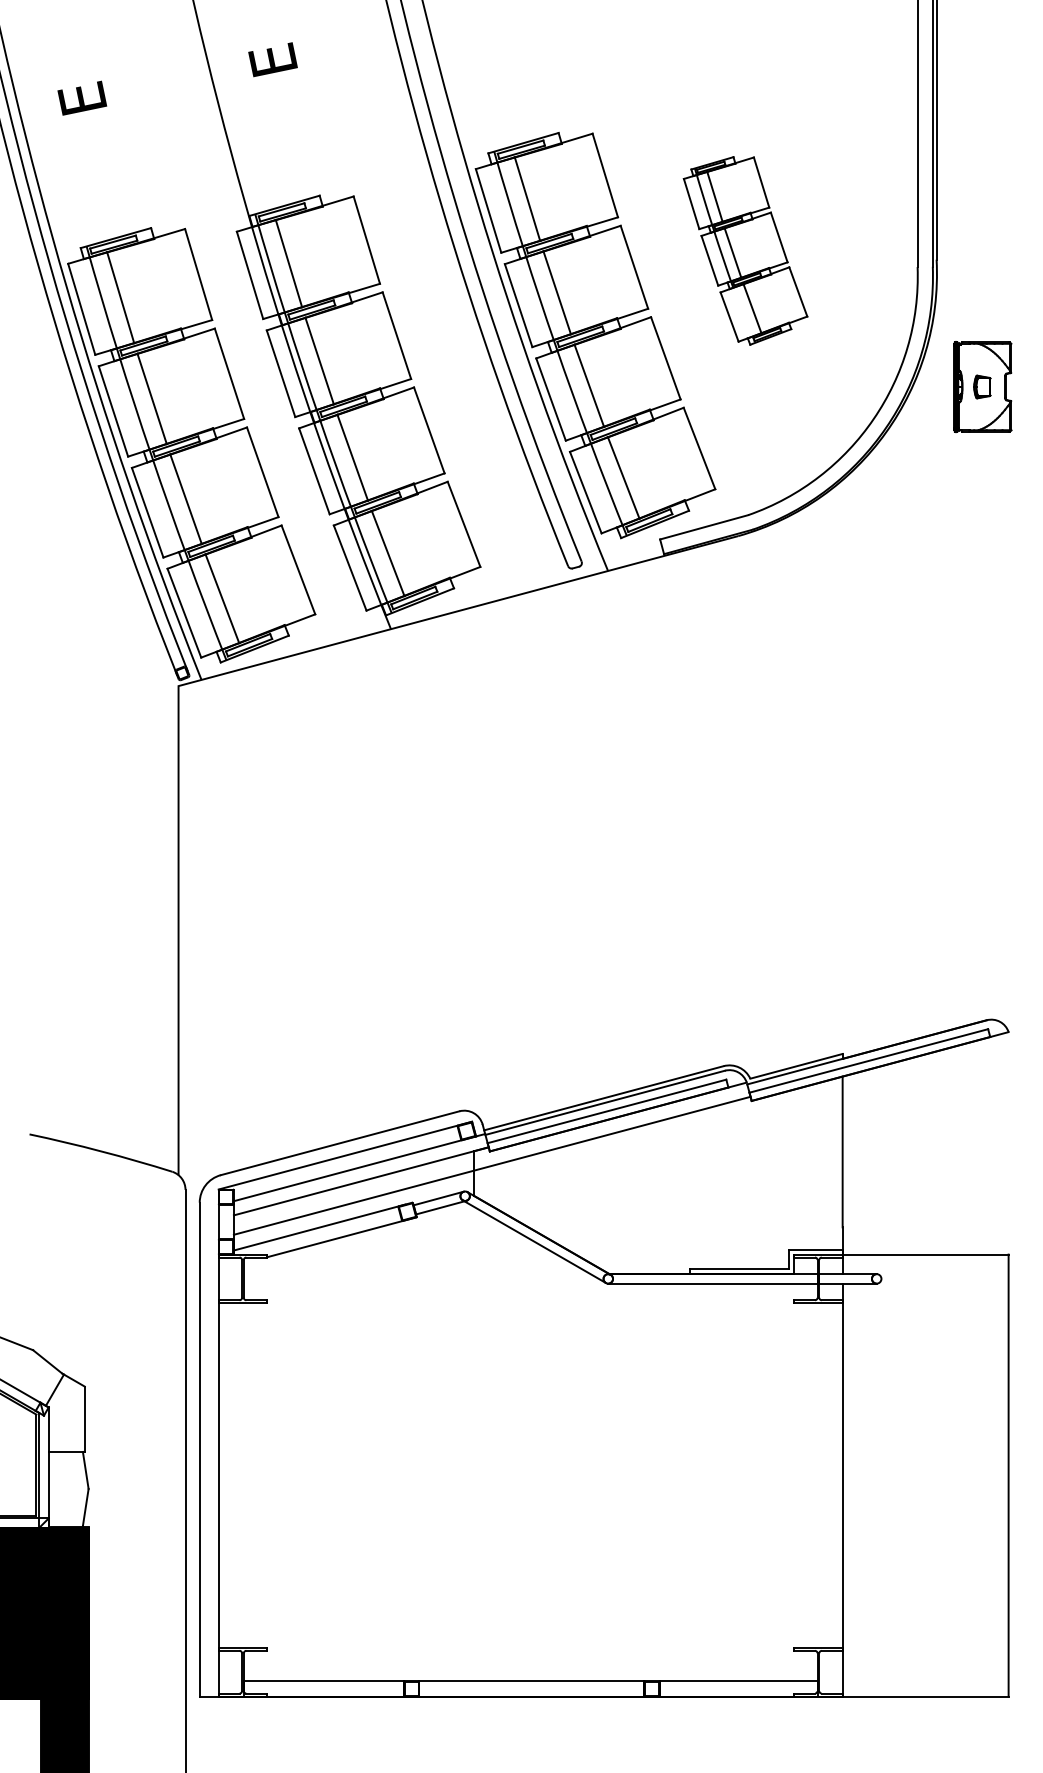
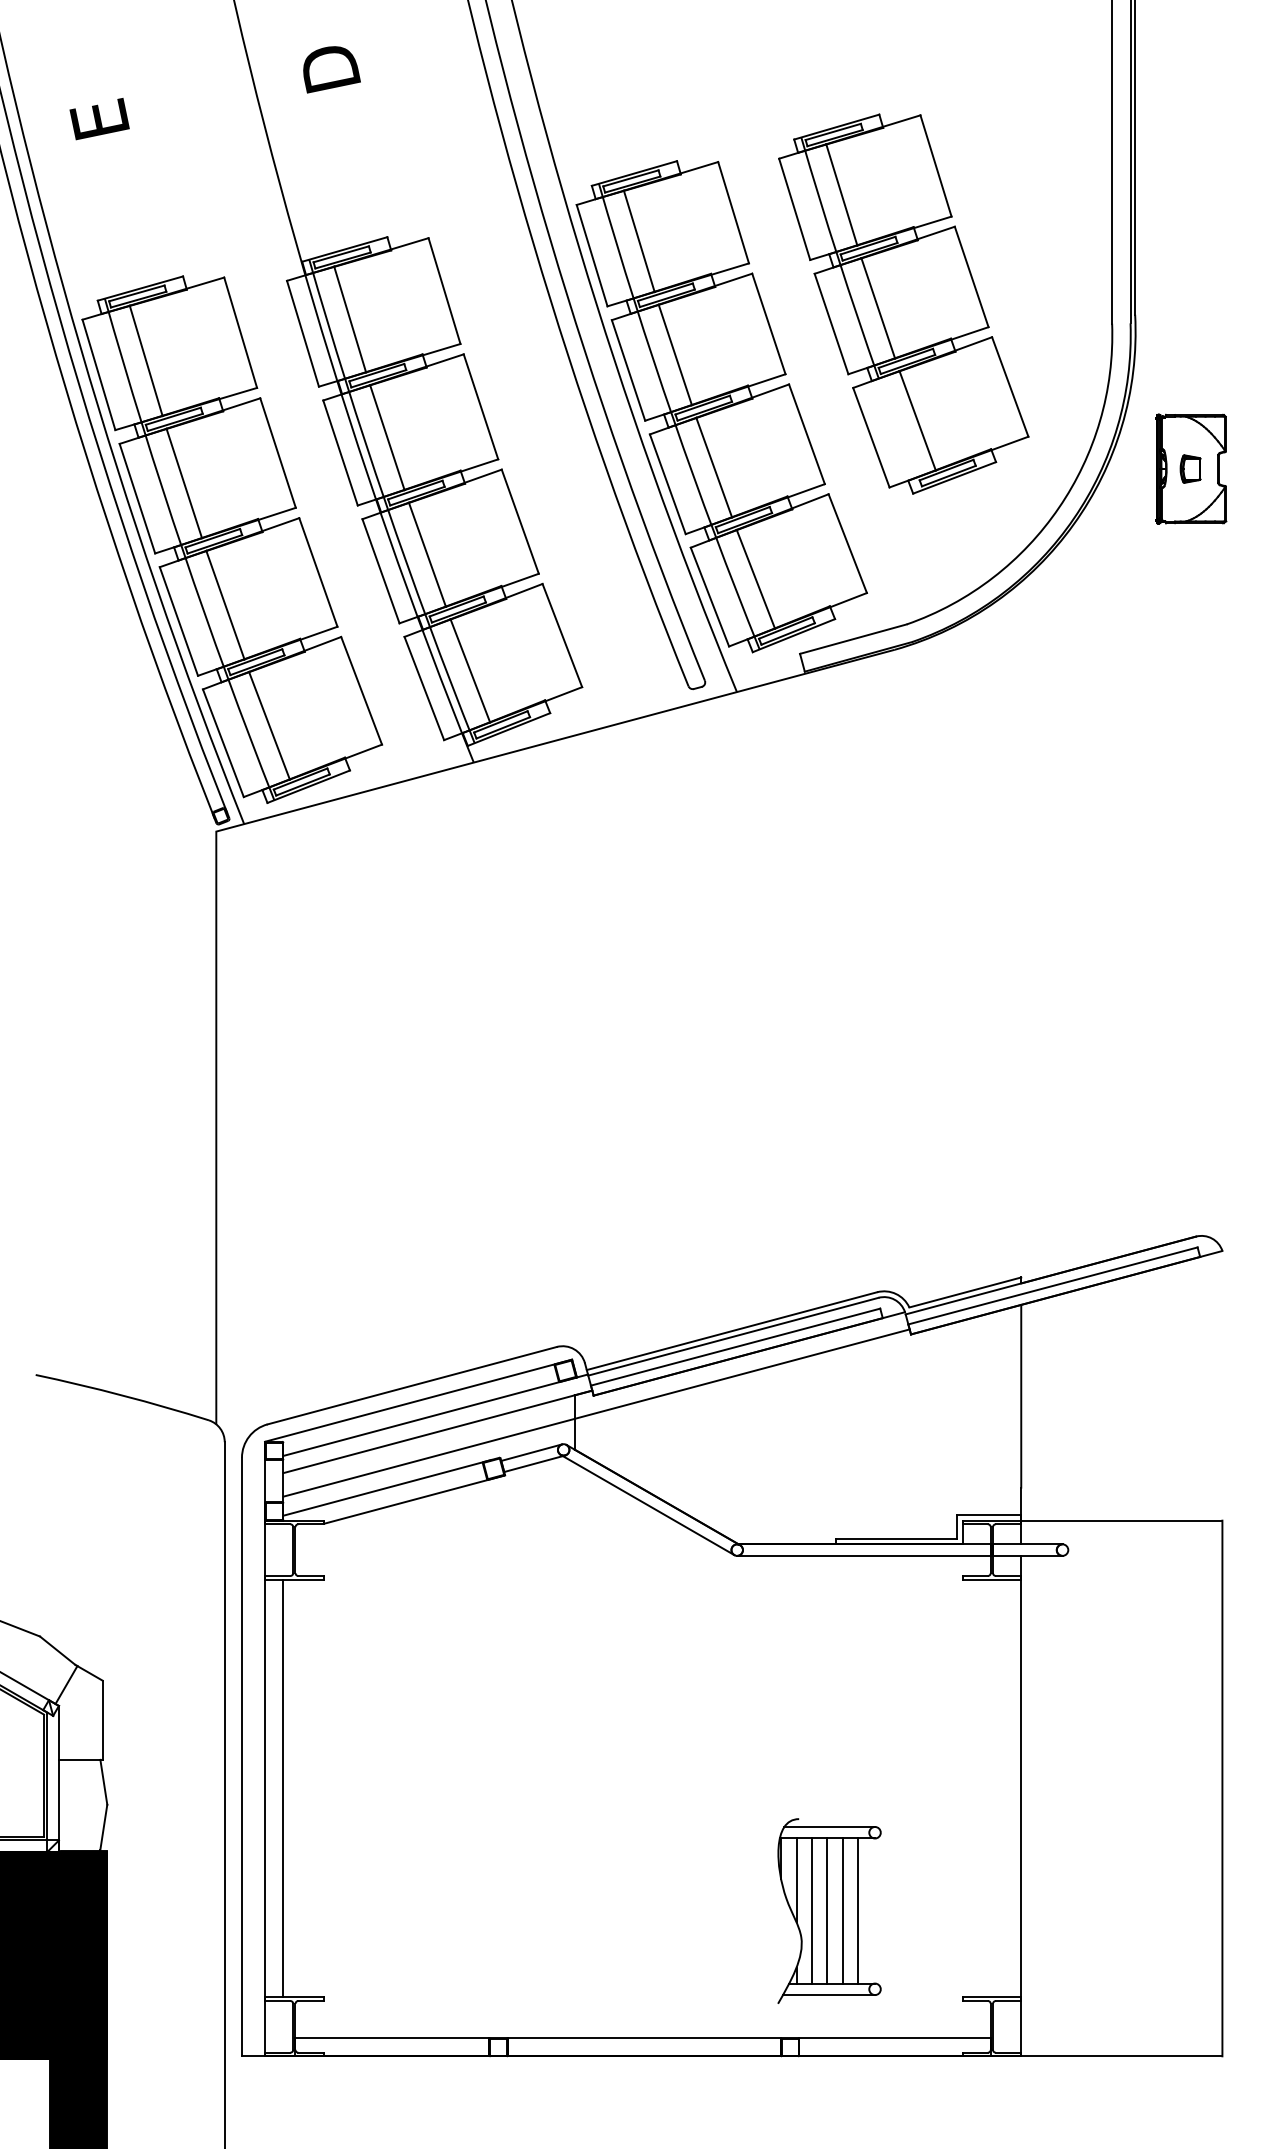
text: (271, 54) -> (328, 66), E -> D
part: (745, 250) -> (903, 303), size x1.67
line: (233, 1475) -> (282, 1788), added
part: (684, 1576) -> (829, 1910), added

